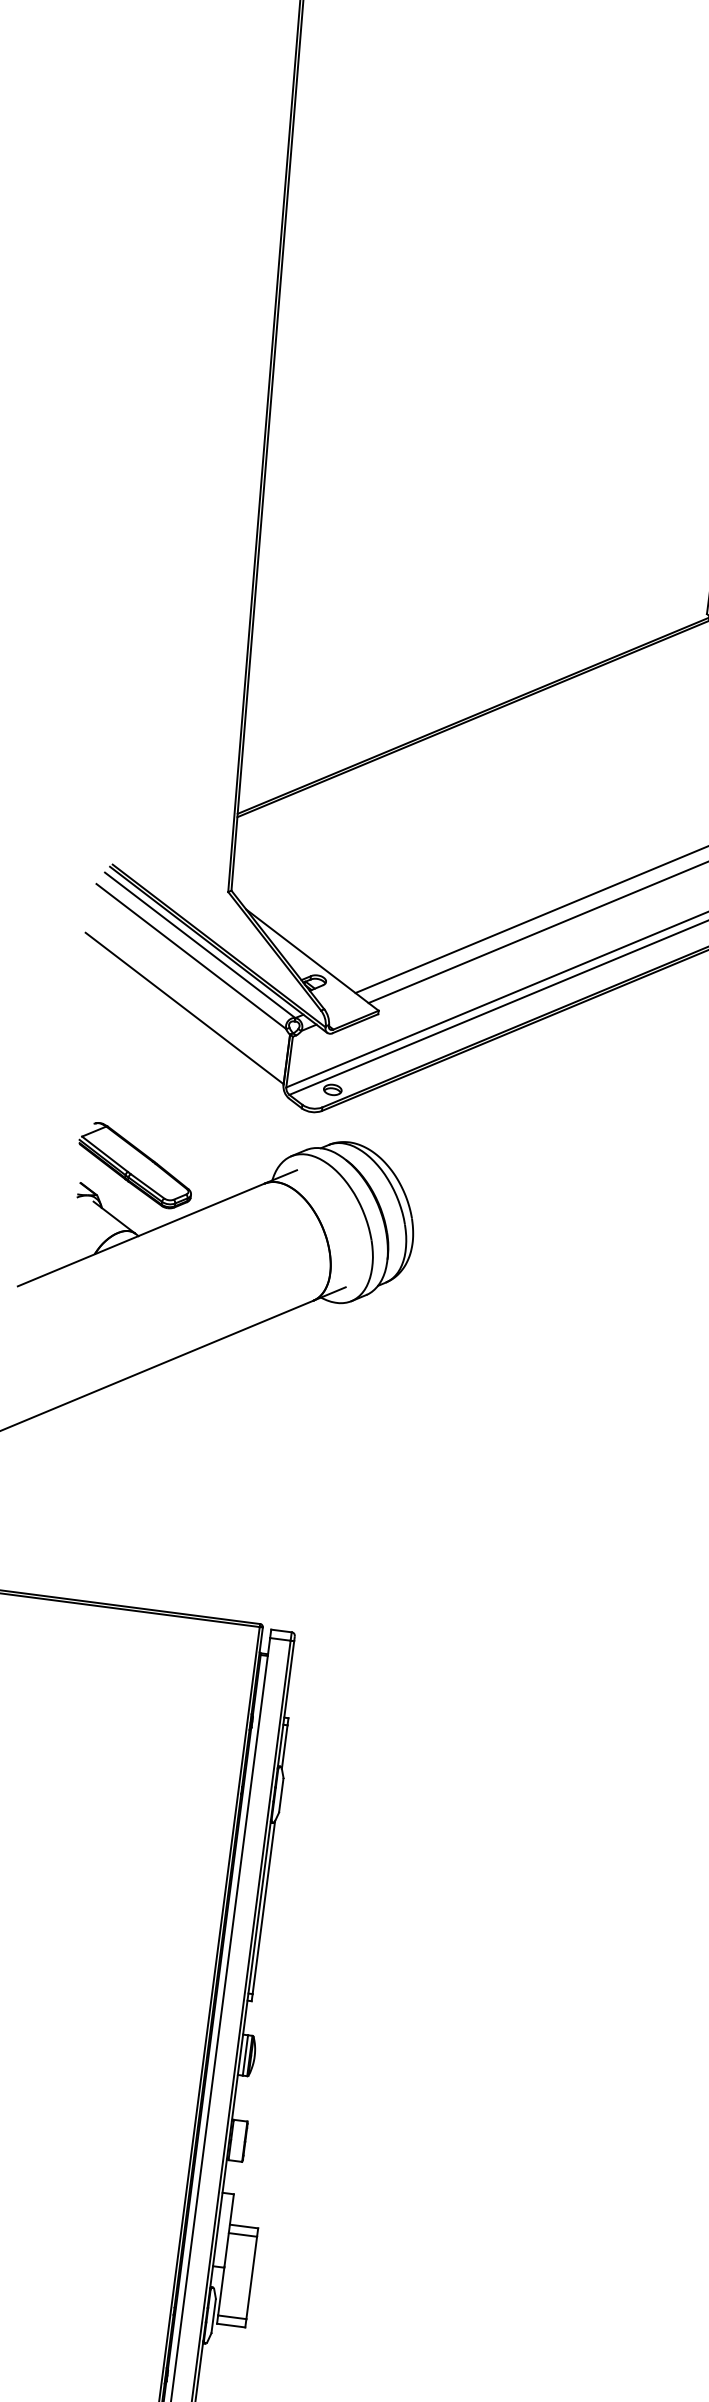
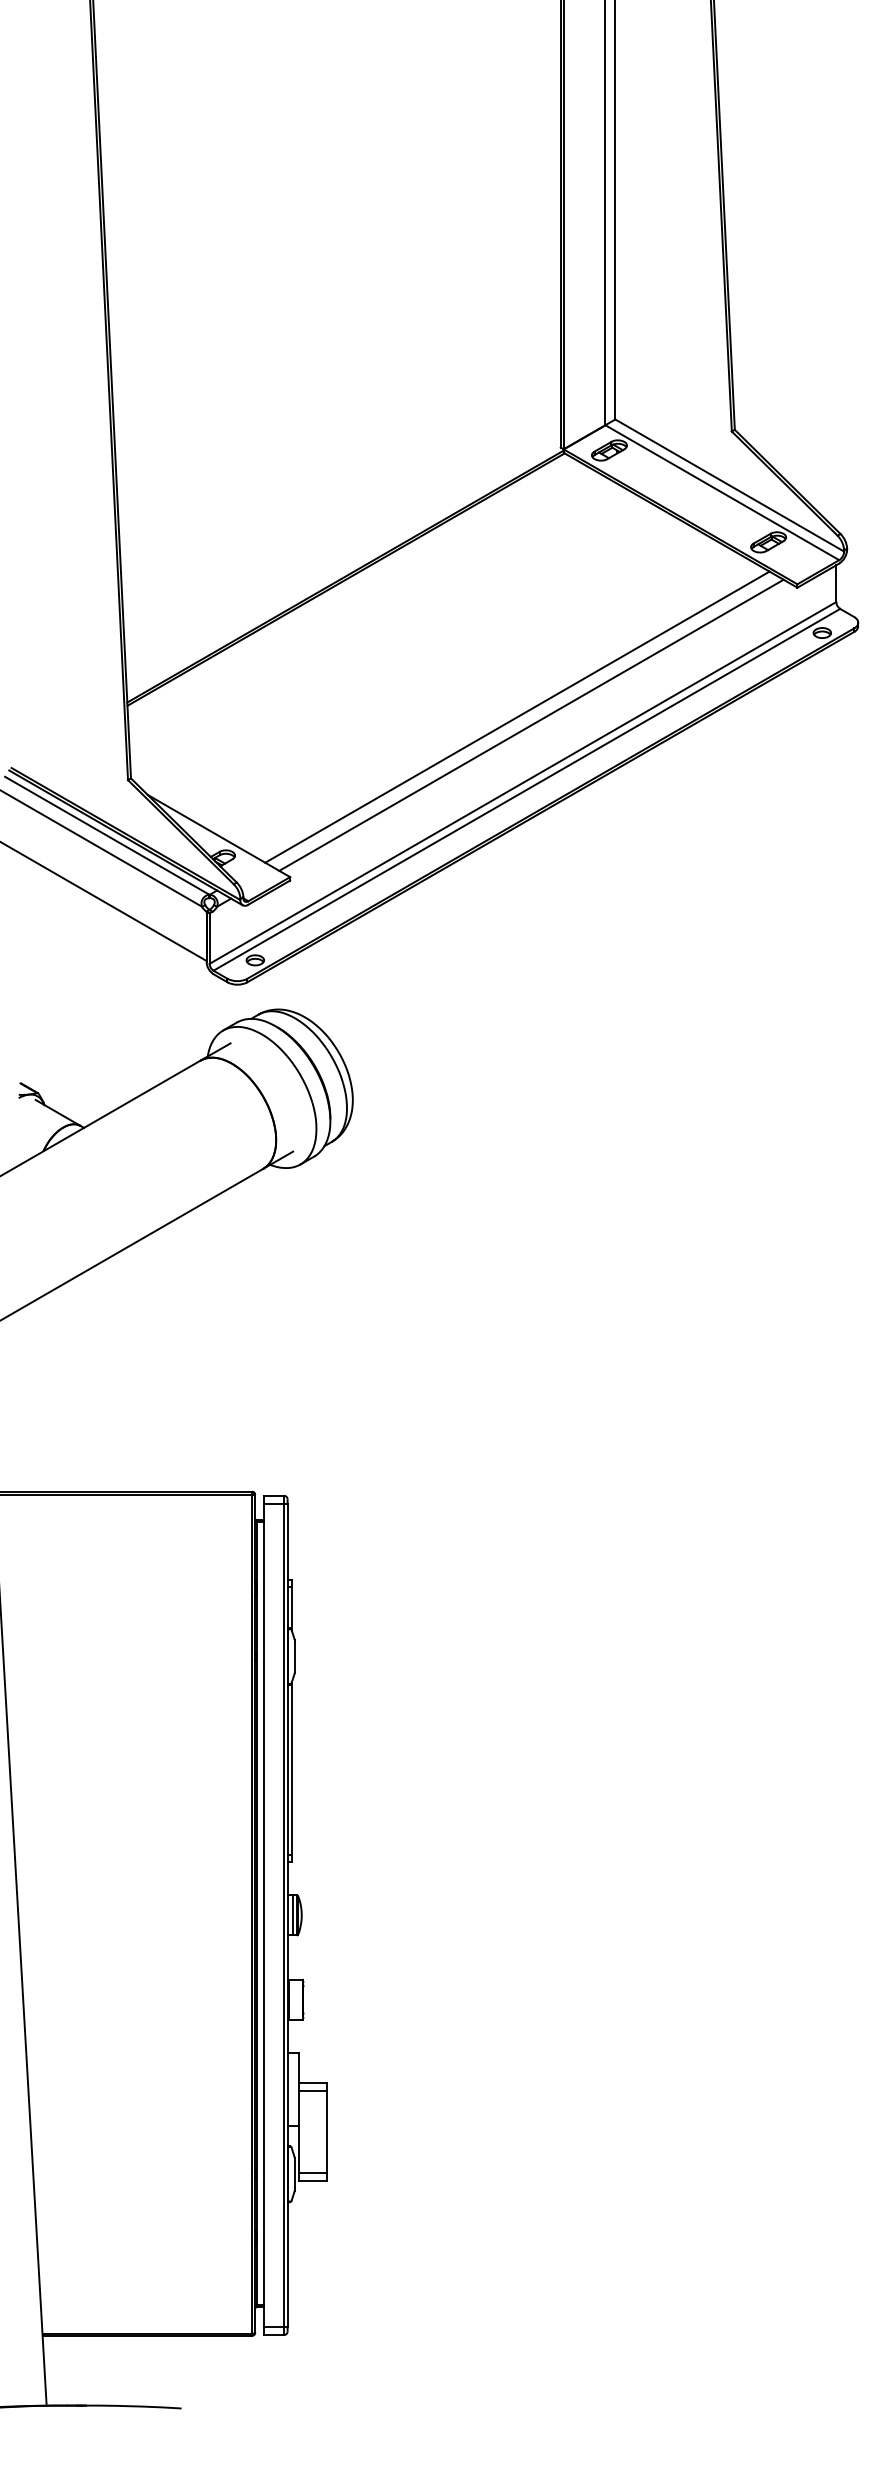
part: (134, 1165) -> (71, 1059), removed

